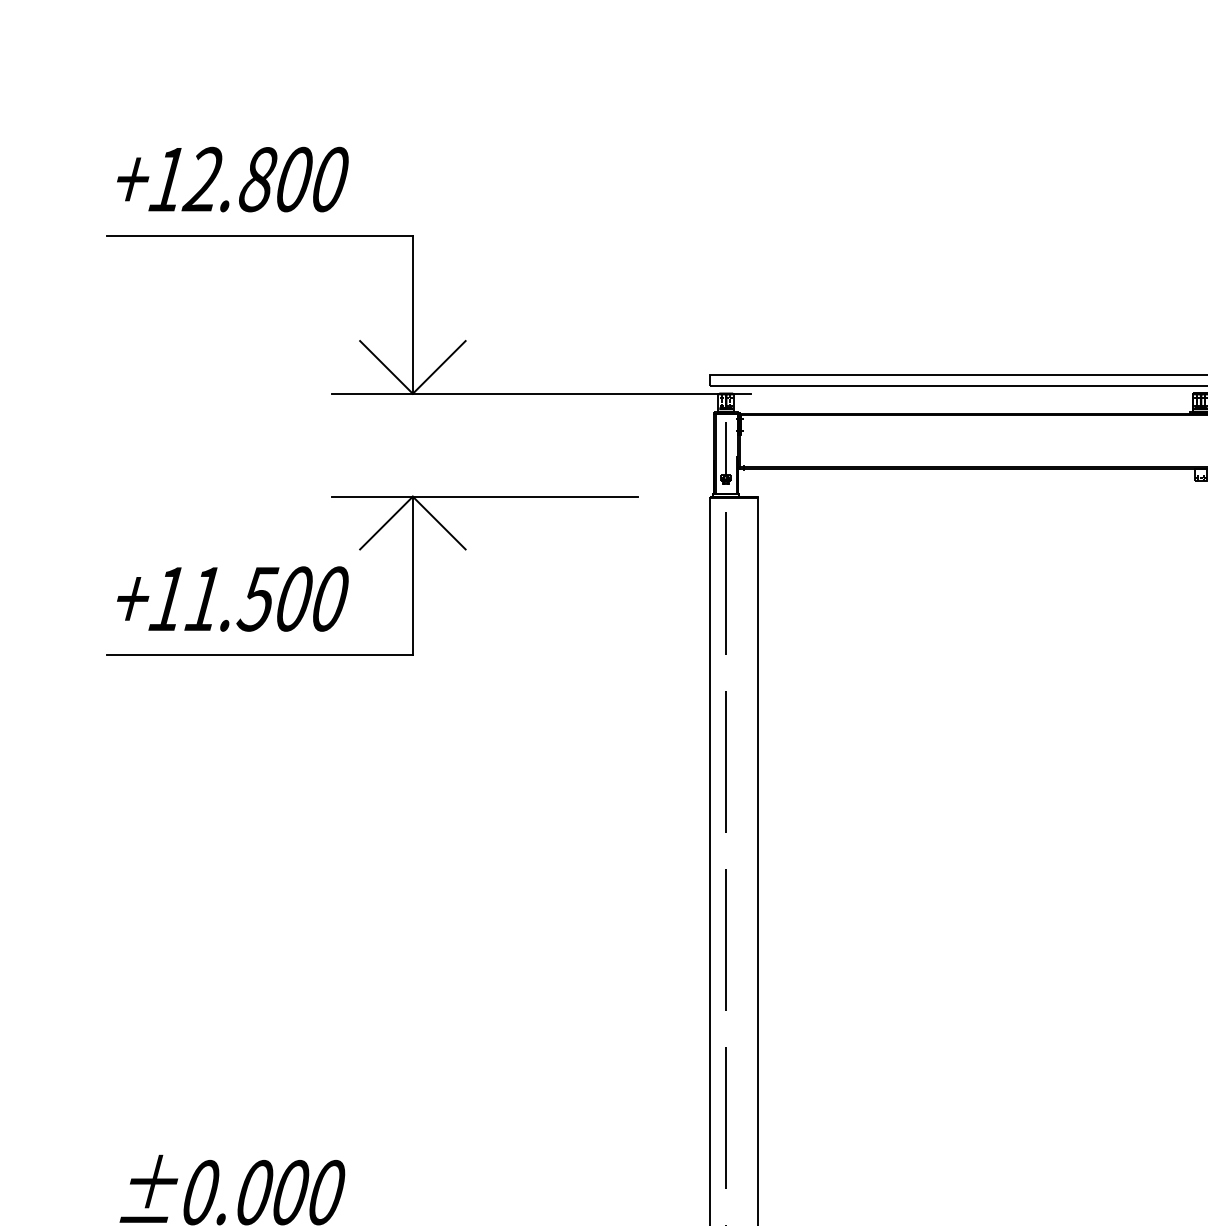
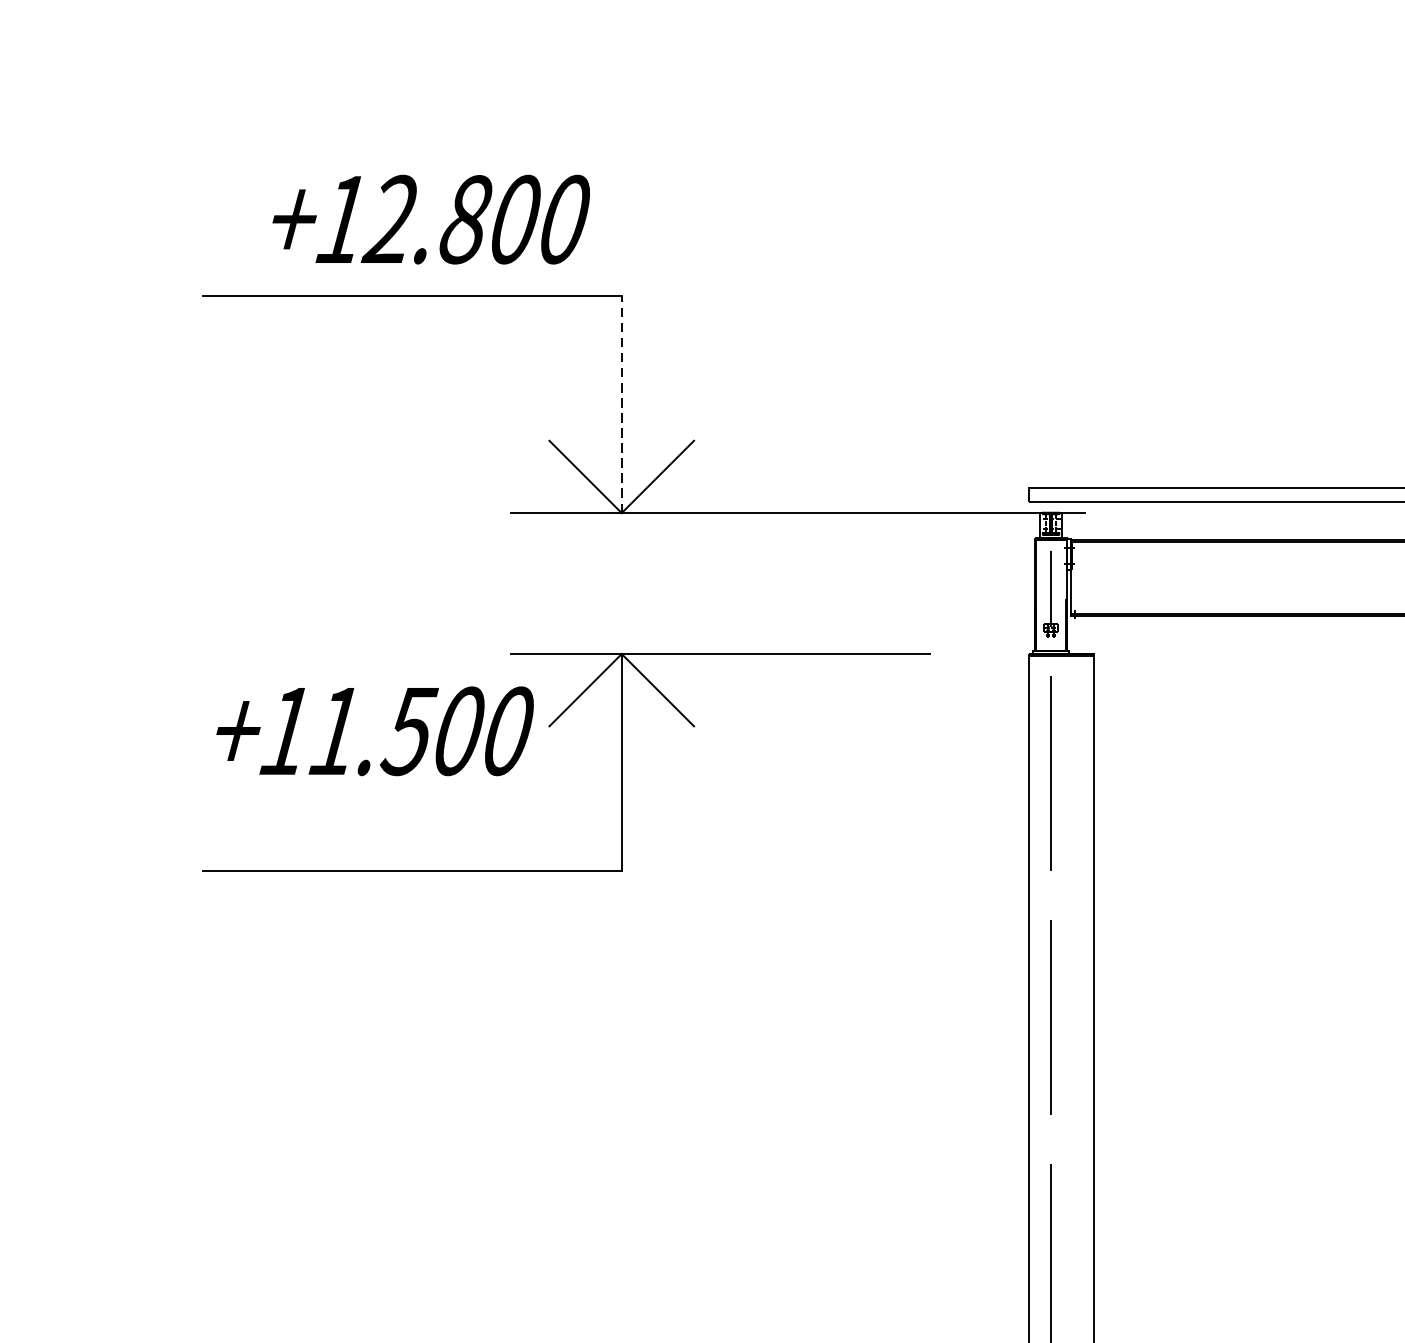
text: (232, 179) -> (430, 219), moved
line: (412, 314) -> (621, 404), solid -> dashed
text: (232, 598) -> (374, 730), moved

